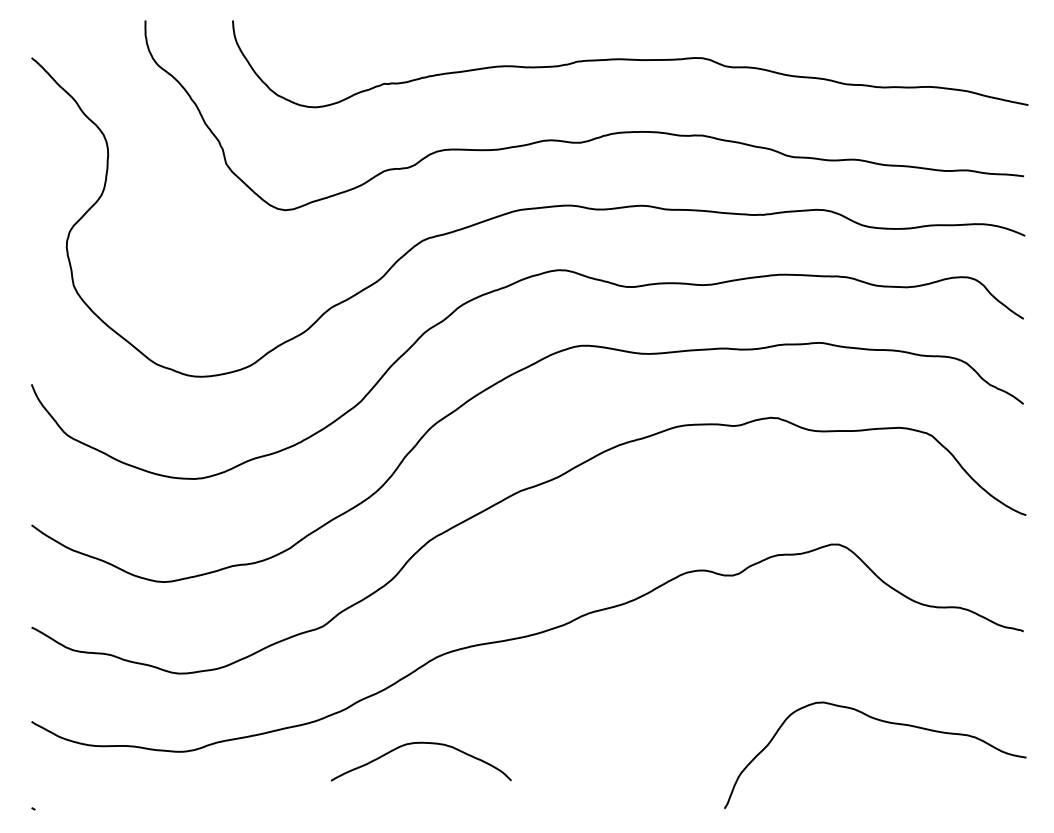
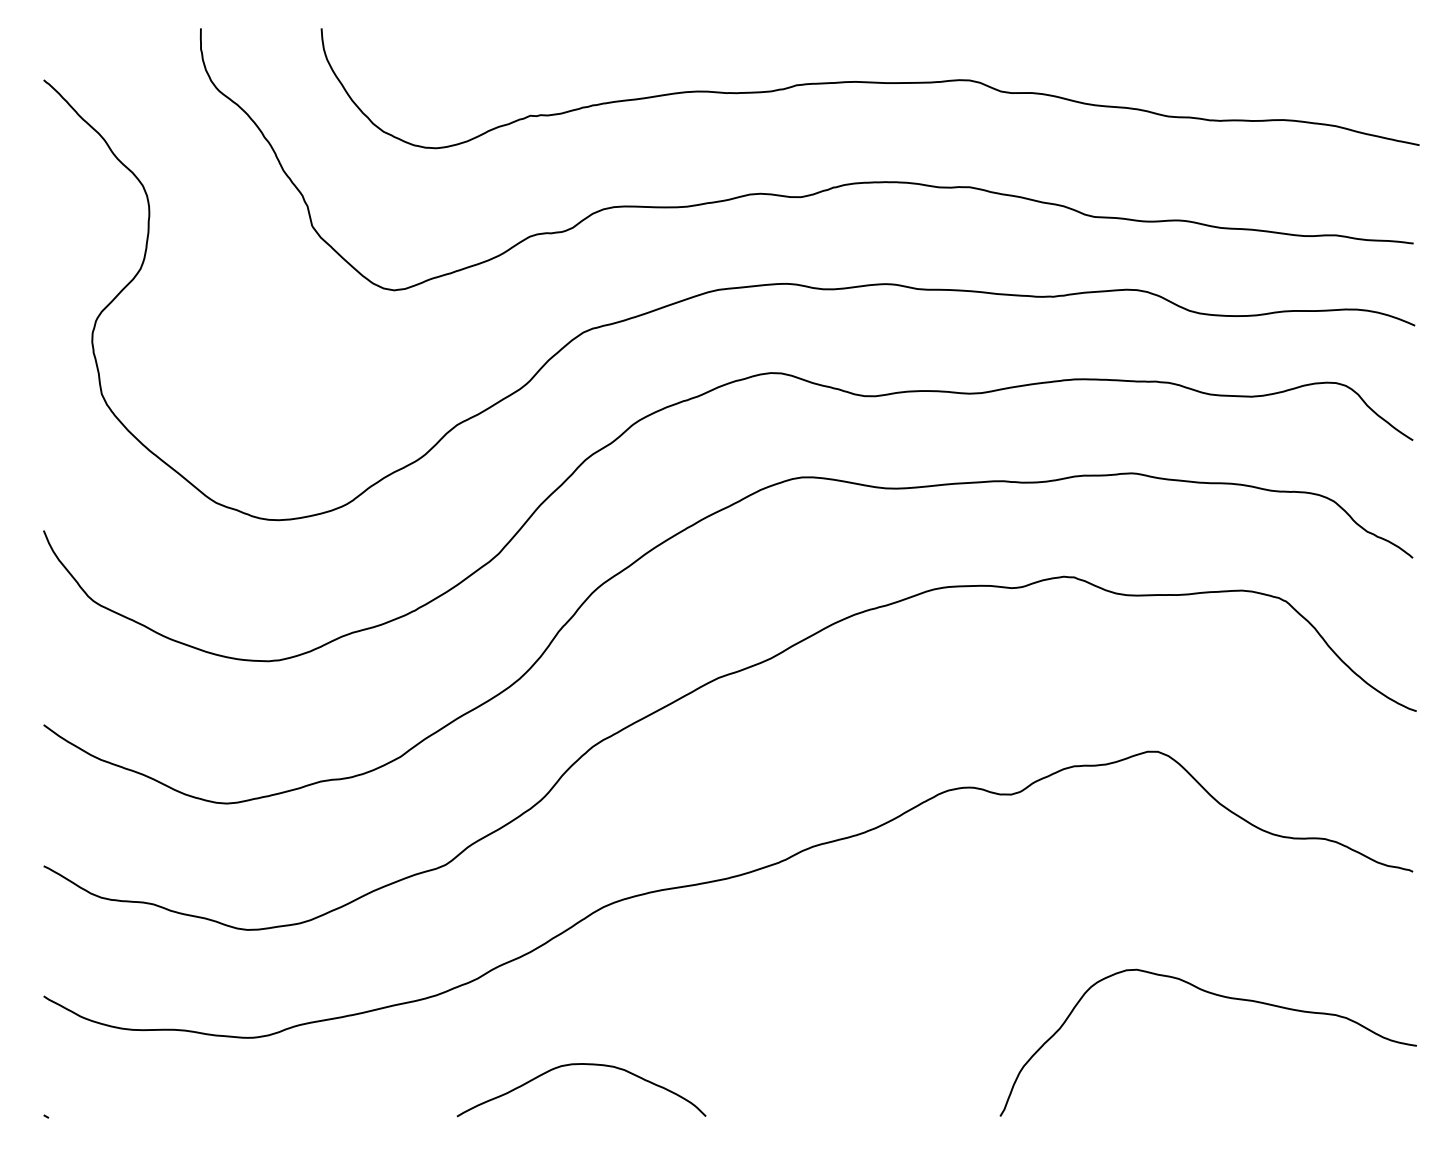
curve: (420, 743) -> (580, 1065), moved

